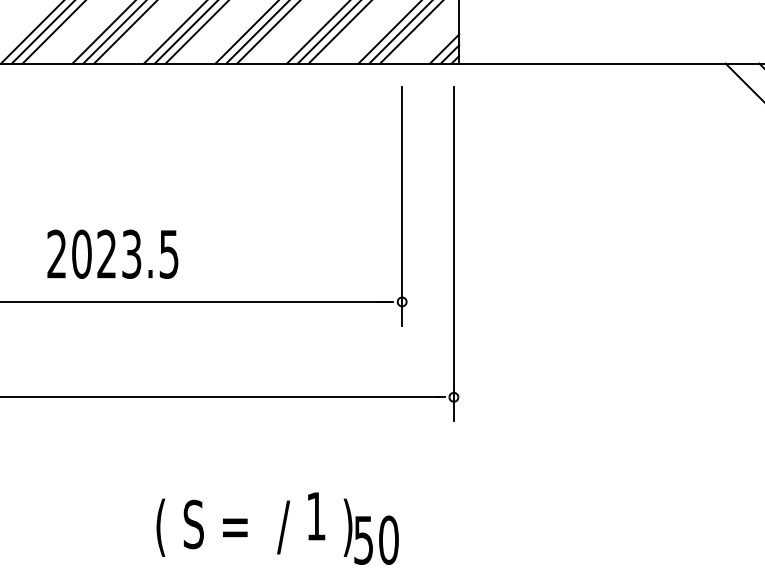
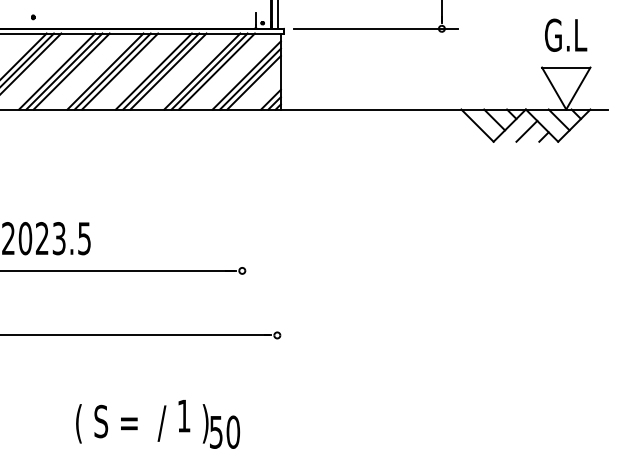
line: (402, 206) -> (242, 206), removed
line: (454, 254) -> (277, 238), removed

